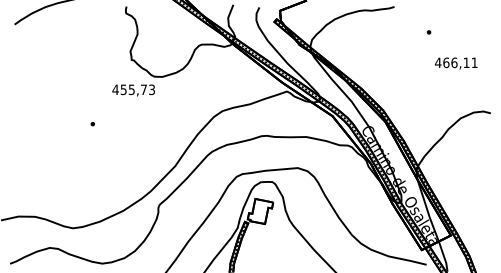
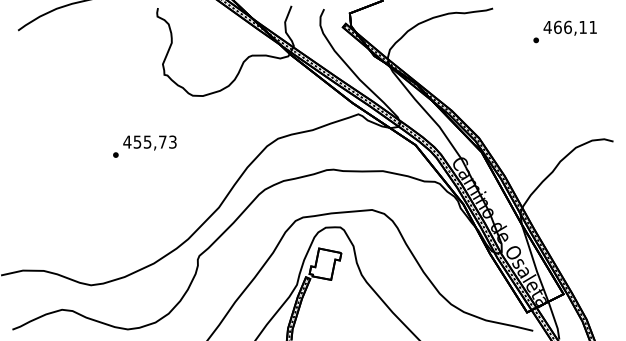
text: (455, 62) -> (569, 27), moved
text: (133, 90) -> (149, 142), moved

